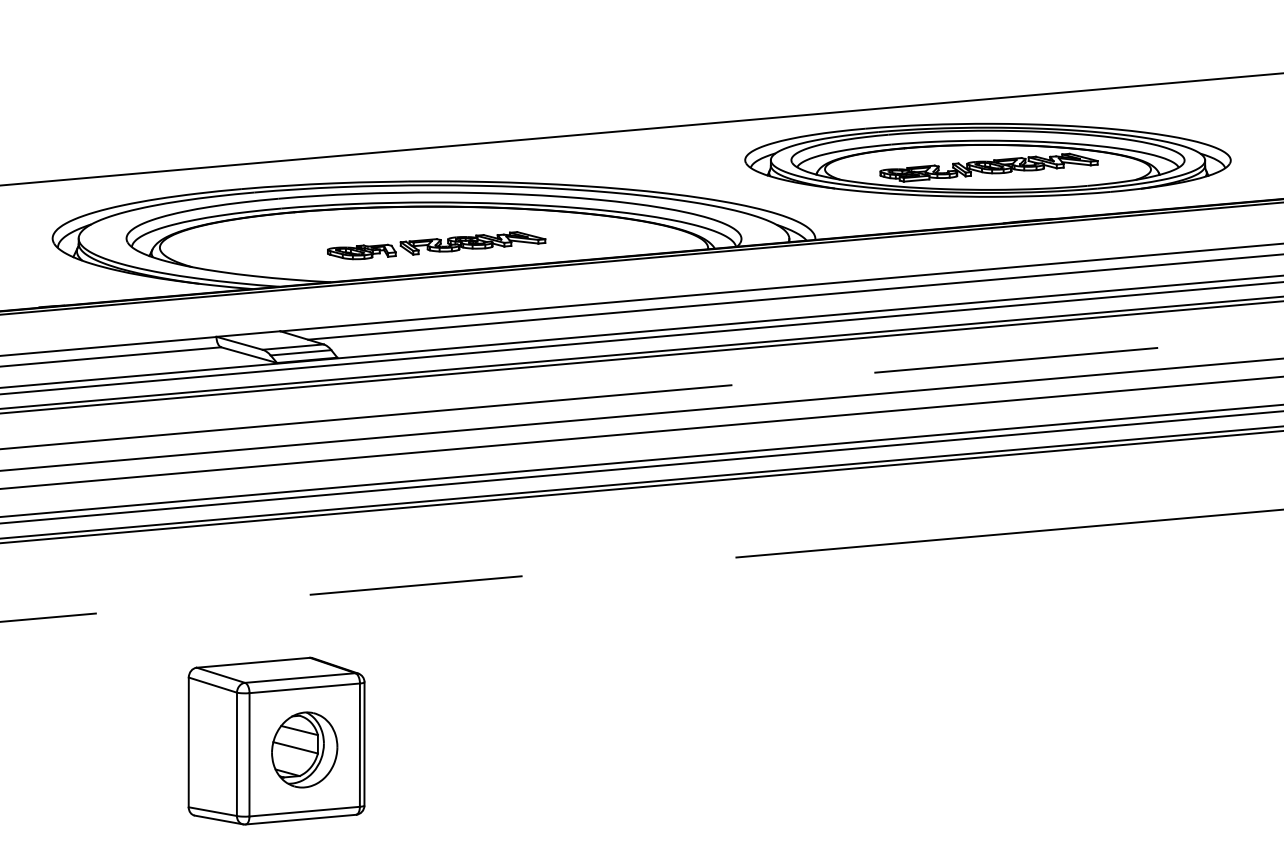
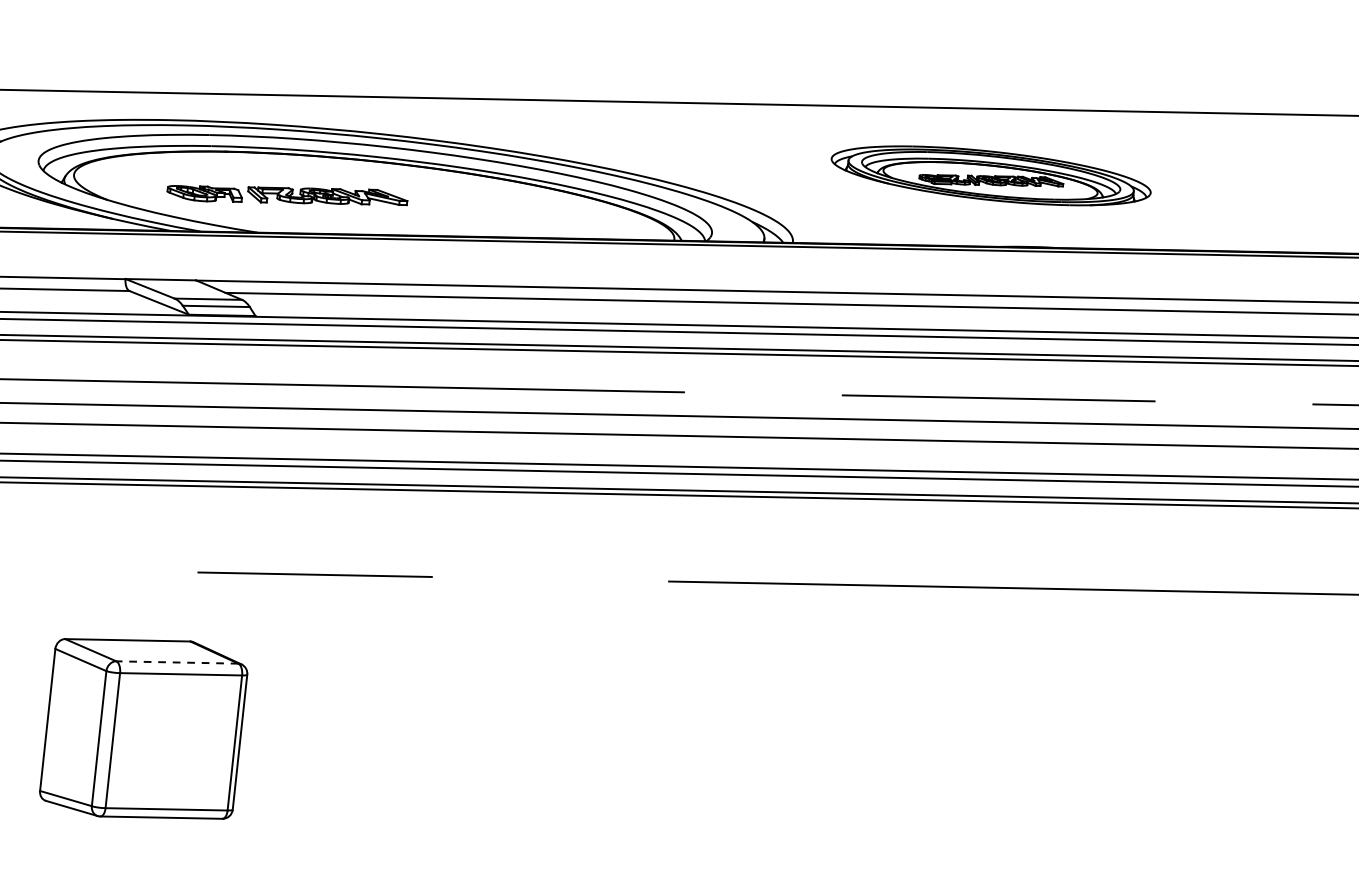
part: (987, 159) -> (990, 175), size x0.6
part: (436, 245) -> (287, 195), moved
line: (299, 678) -> (176, 662), solid -> dashed
part: (304, 749) -> (173, 741), removed

